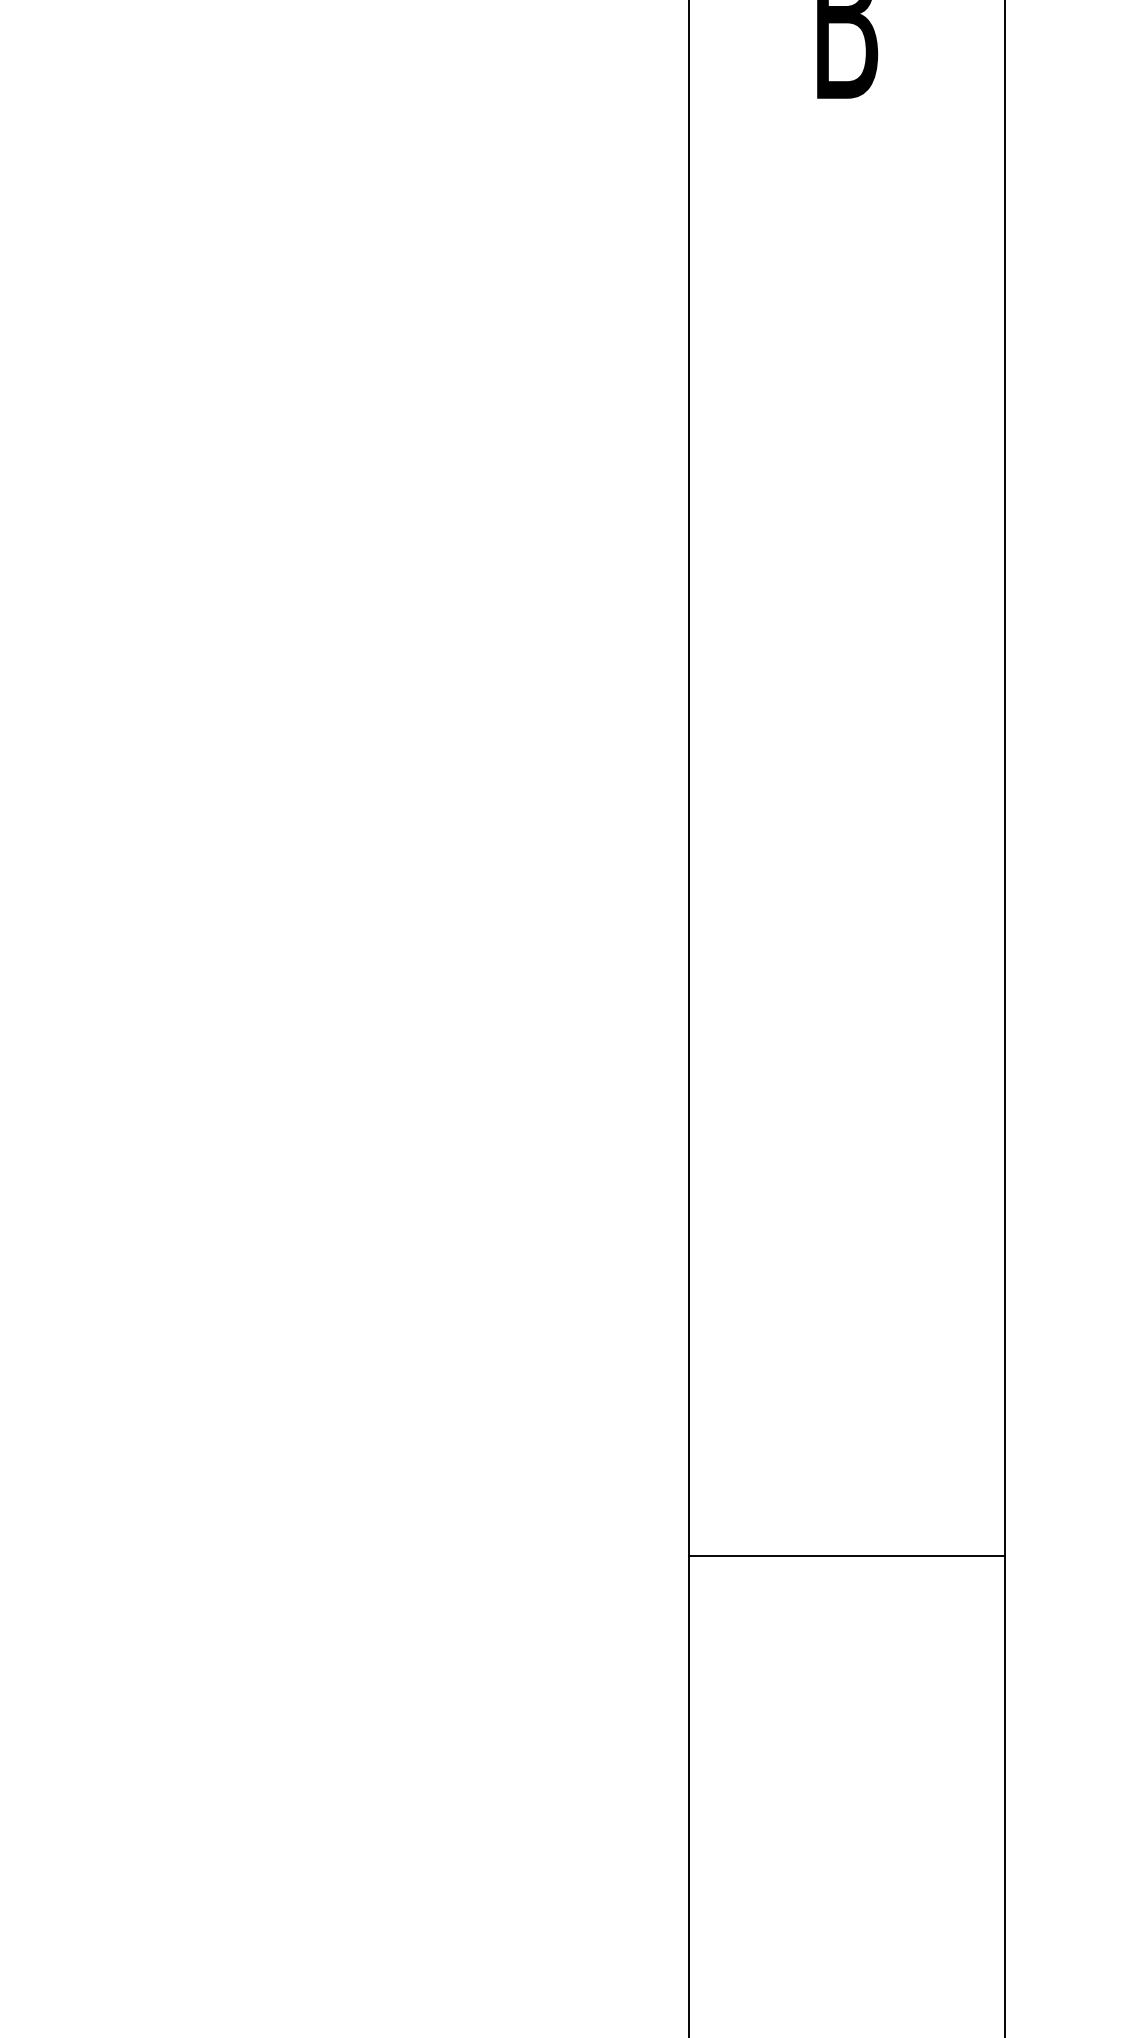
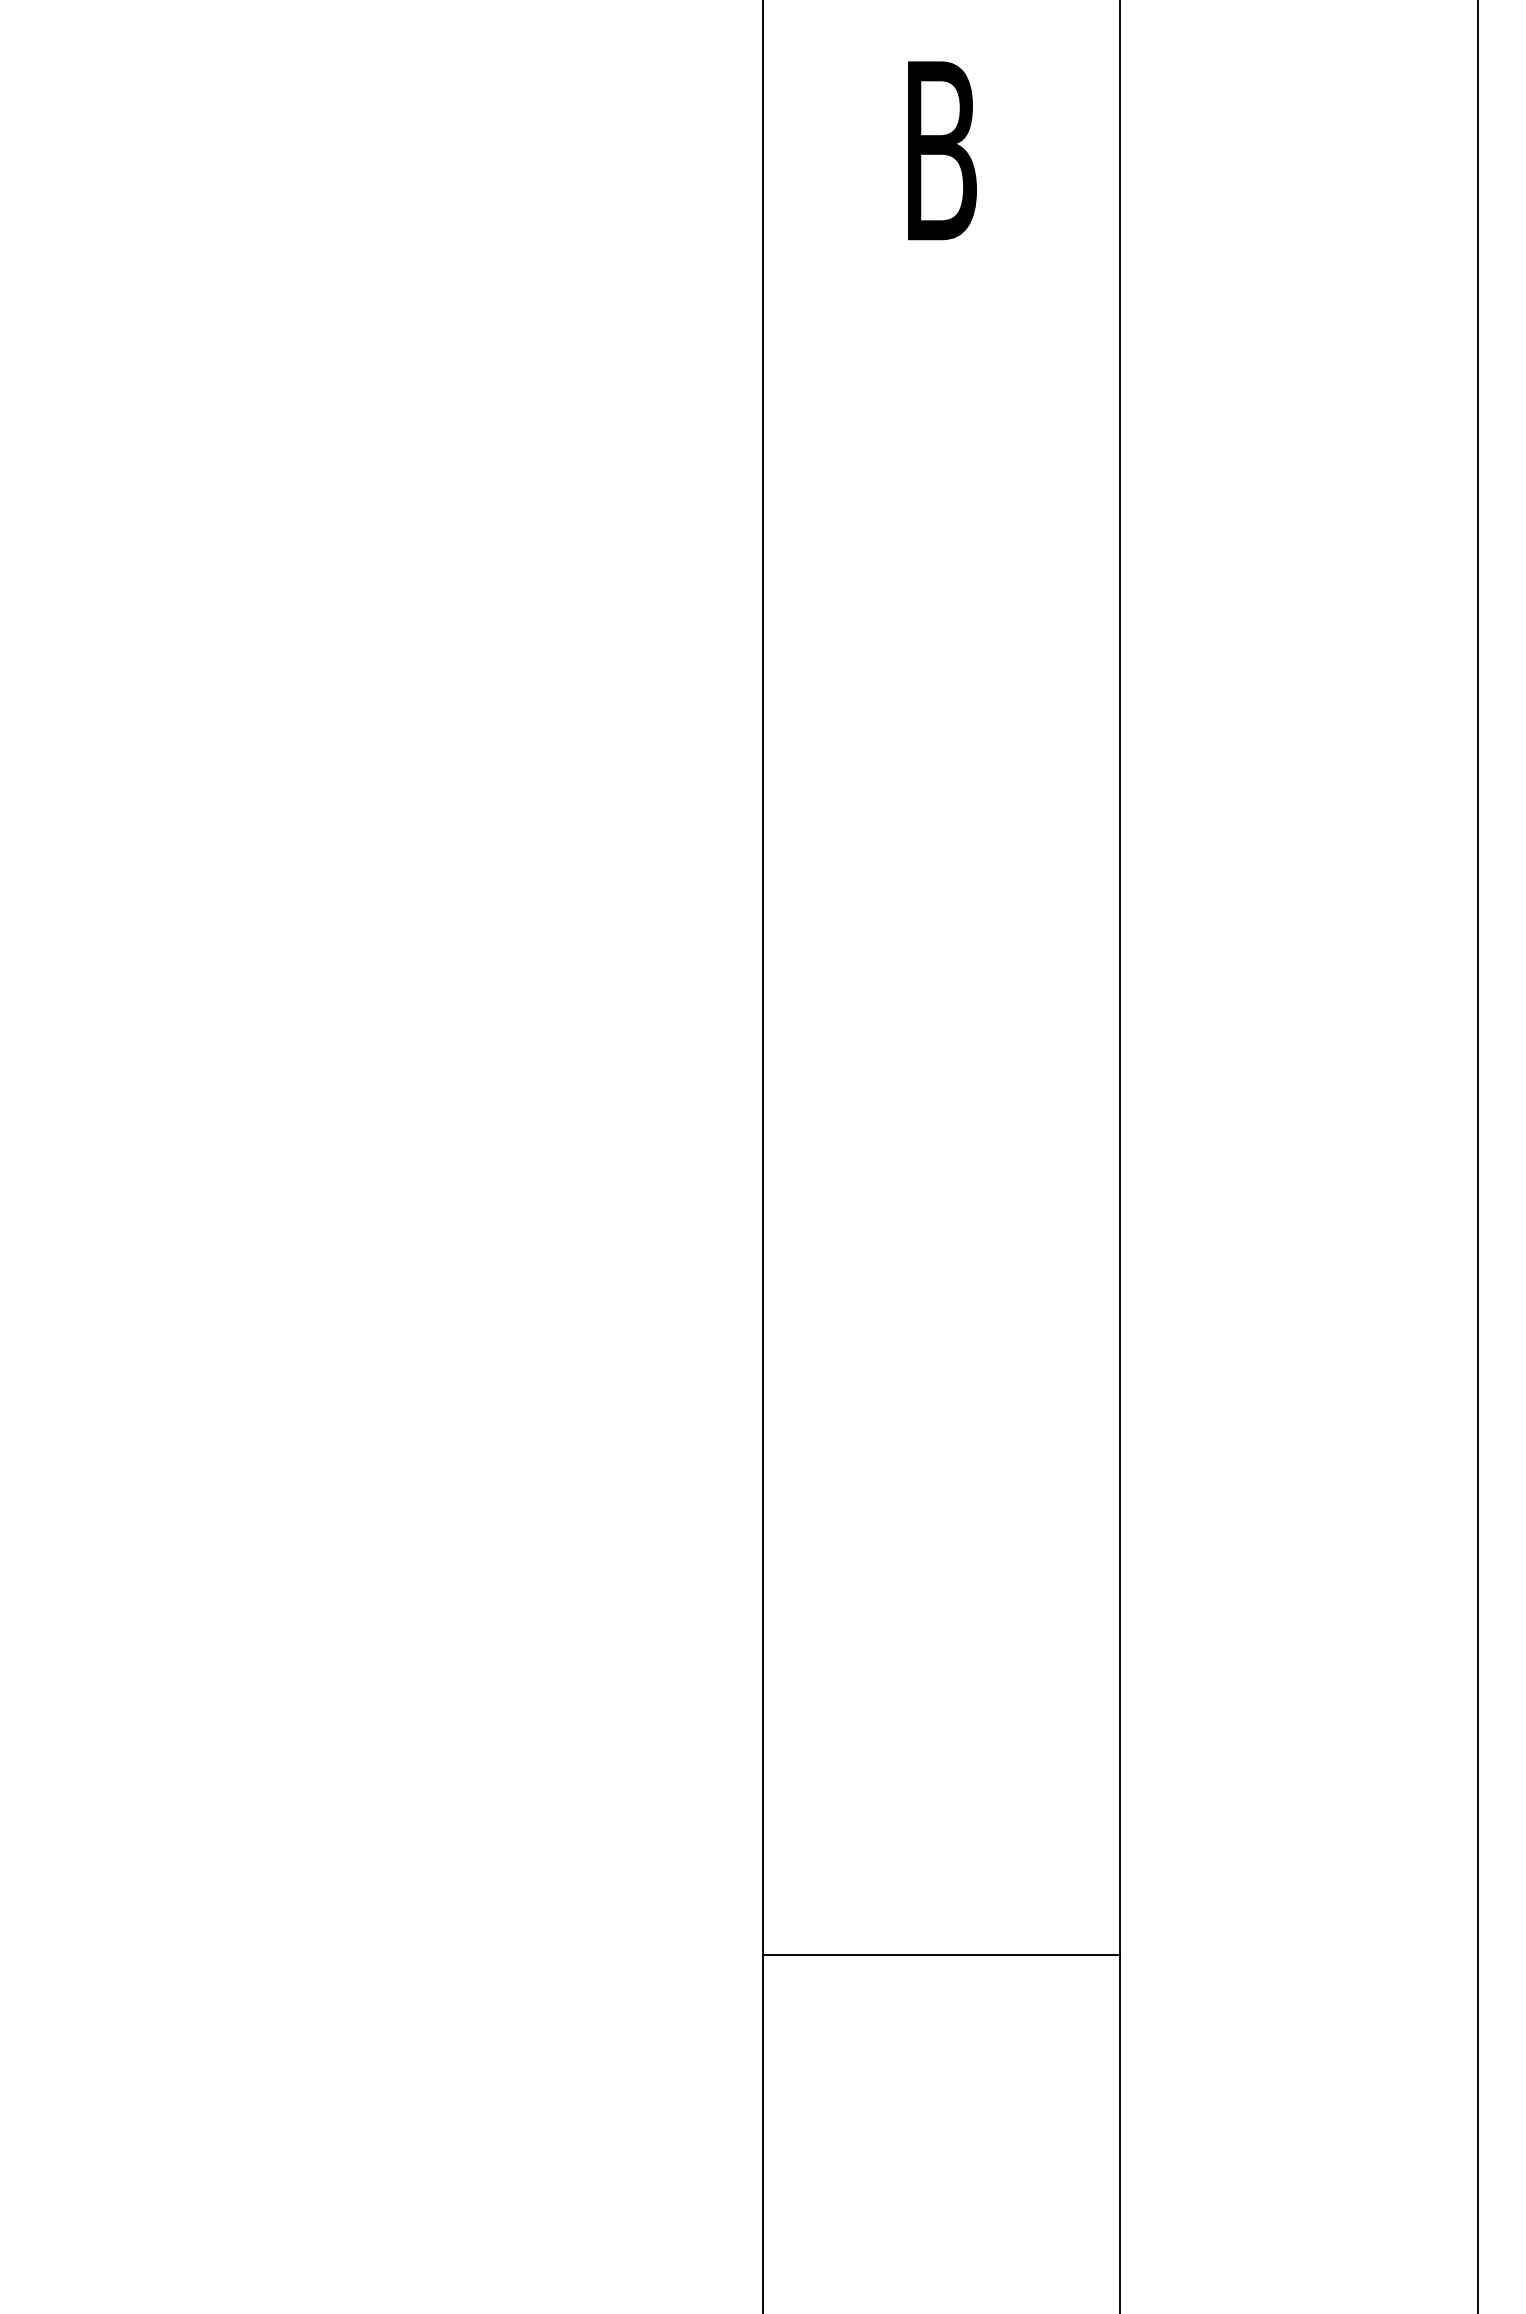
line: (846, 1555) -> (941, 1955), moved

